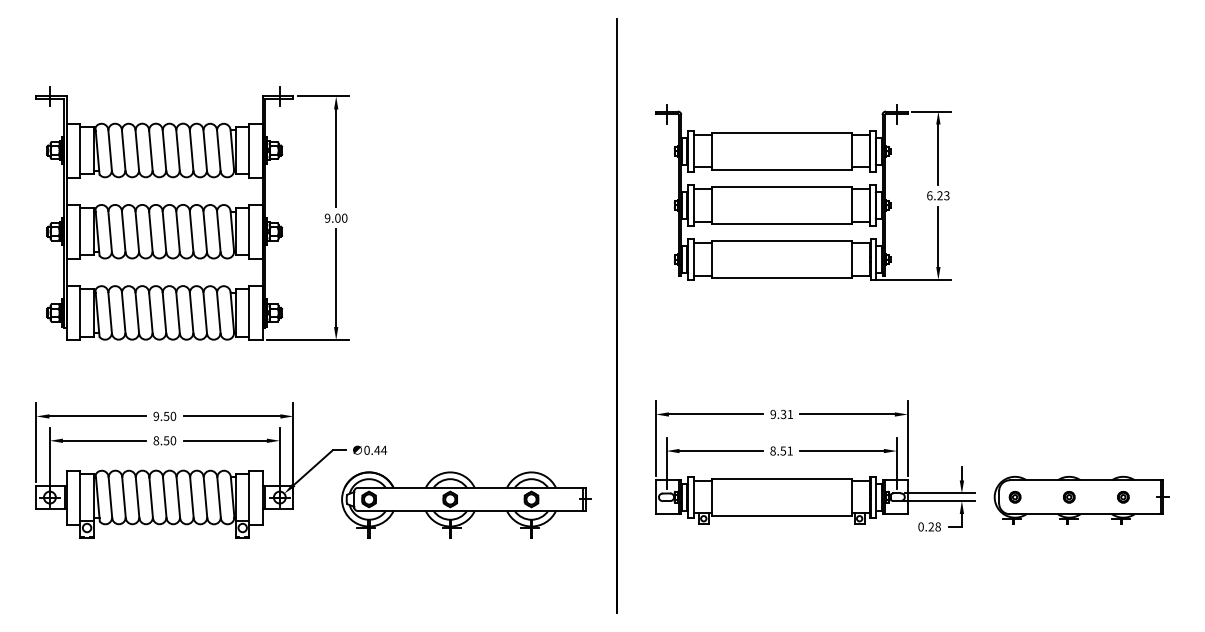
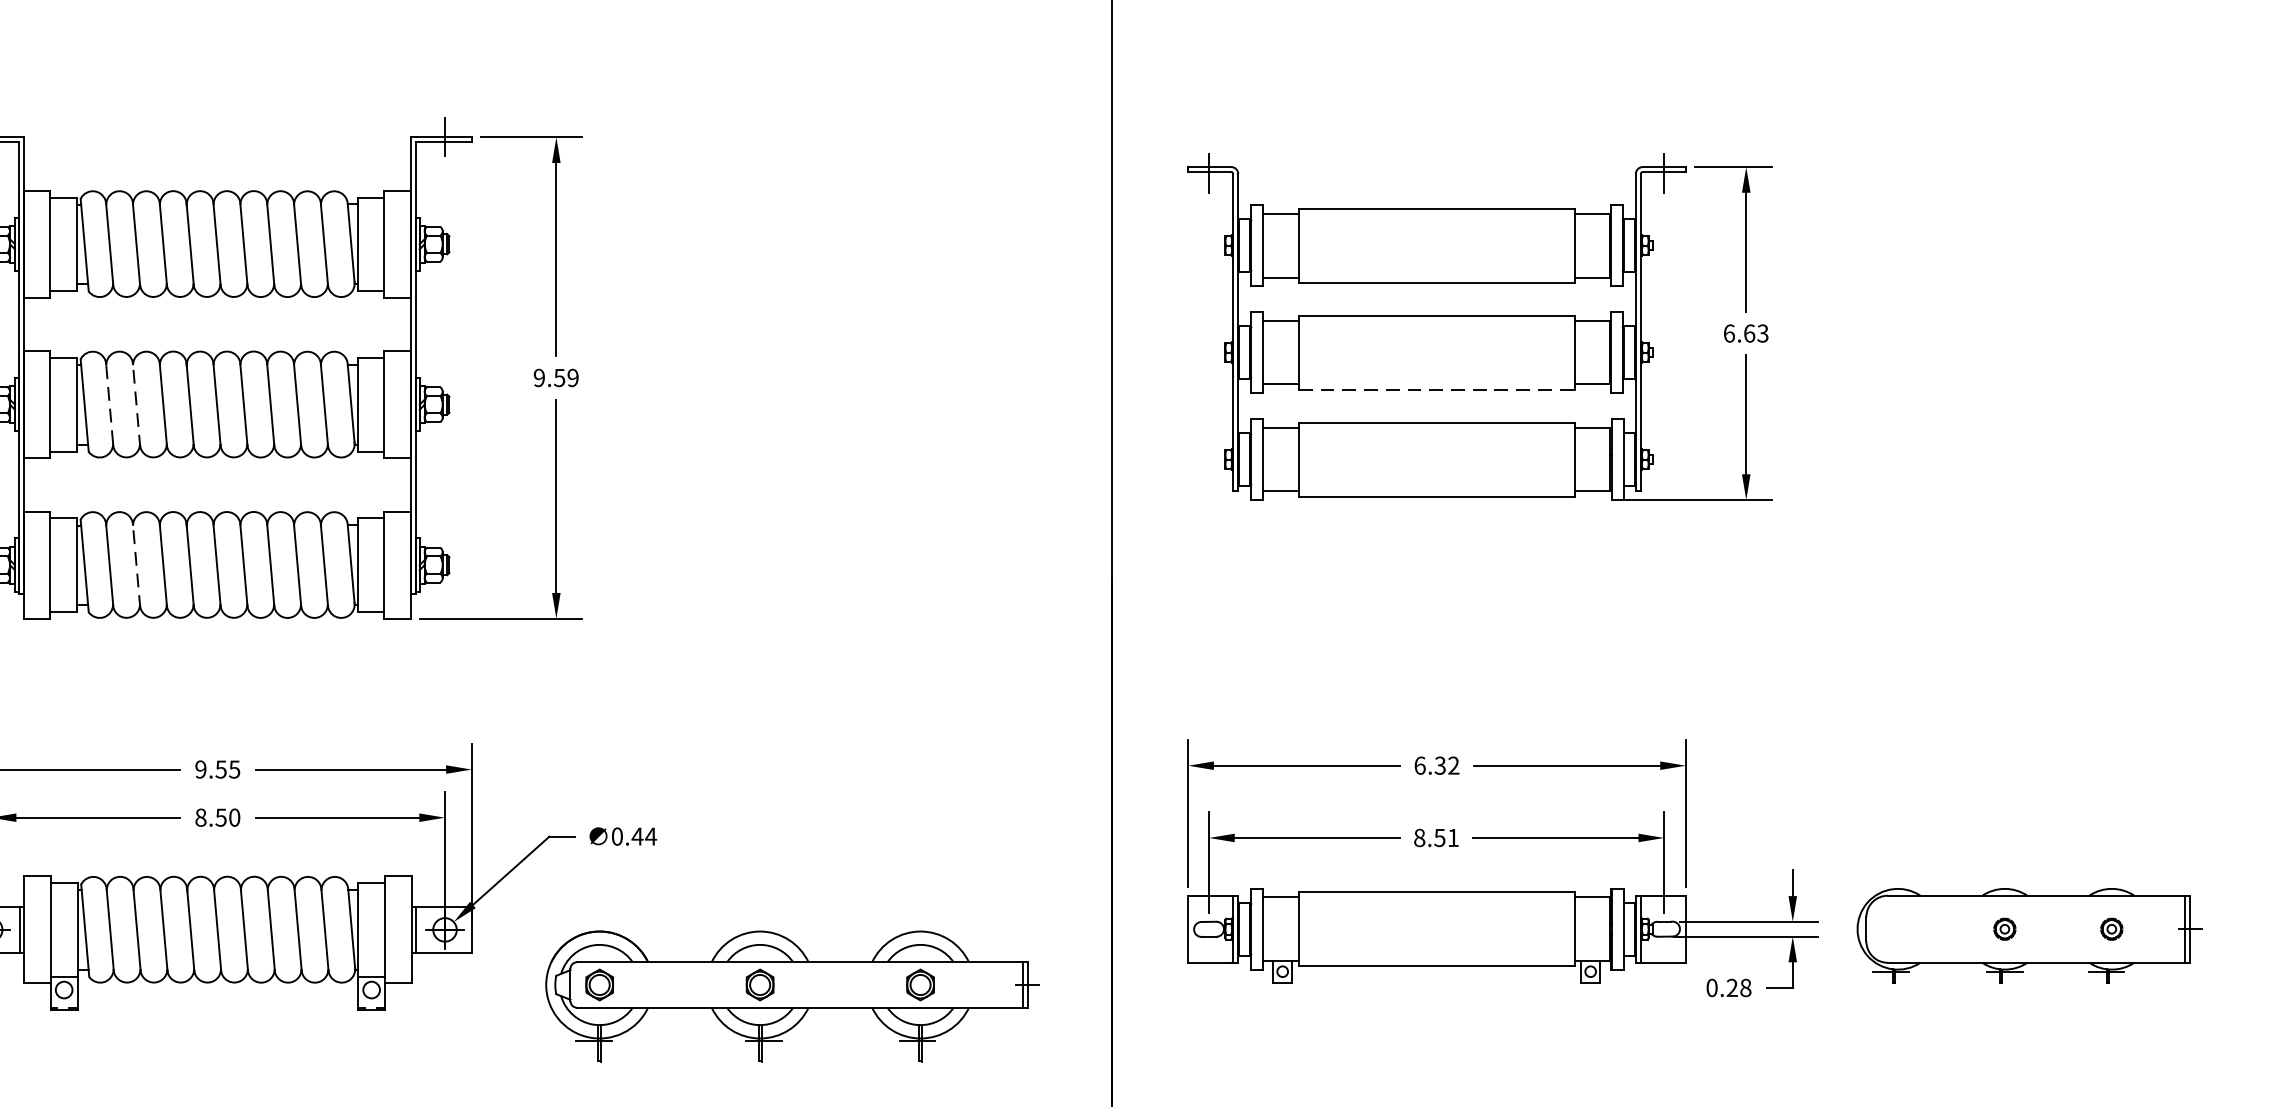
text: (939, 195) -> (1748, 332), 6.23 -> 6.63
text: (341, 217) -> (566, 376), 9.00 -> 9.59
line: (781, 224) -> (1436, 390), solid -> dashed
line: (110, 231) -> (110, 404), solid -> dashed
line: (123, 232) -> (136, 406), solid -> dashed
line: (123, 313) -> (136, 566), solid -> dashed
text: (781, 414) -> (1436, 765), 9.31 -> 6.32
text: (173, 415) -> (234, 767), 9.50 -> 9.55
part: (1014, 496) -> (1896, 927), removed
part: (466, 504) -> (792, 994), moved

